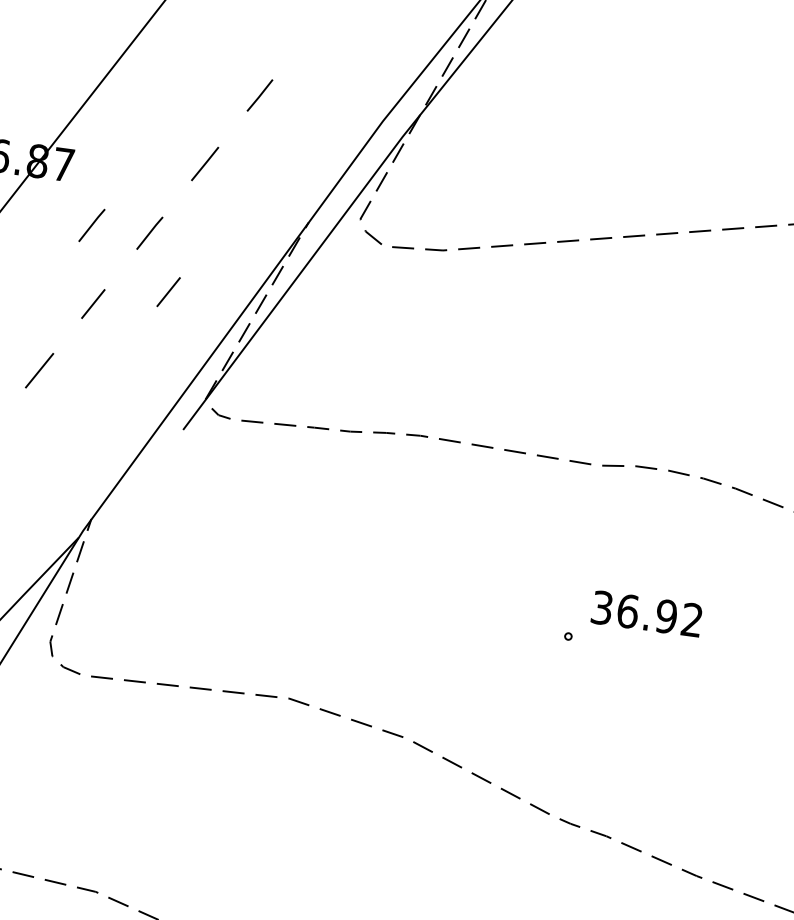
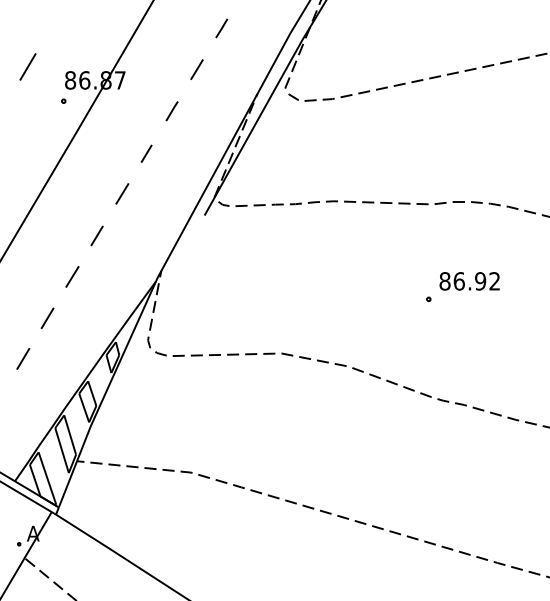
line: (90, 225) -> (139, 111), removed
line: (168, 291) -> (186, 141), removed
text: (601, 608) -> (444, 281), 36.92 -> 86.92

